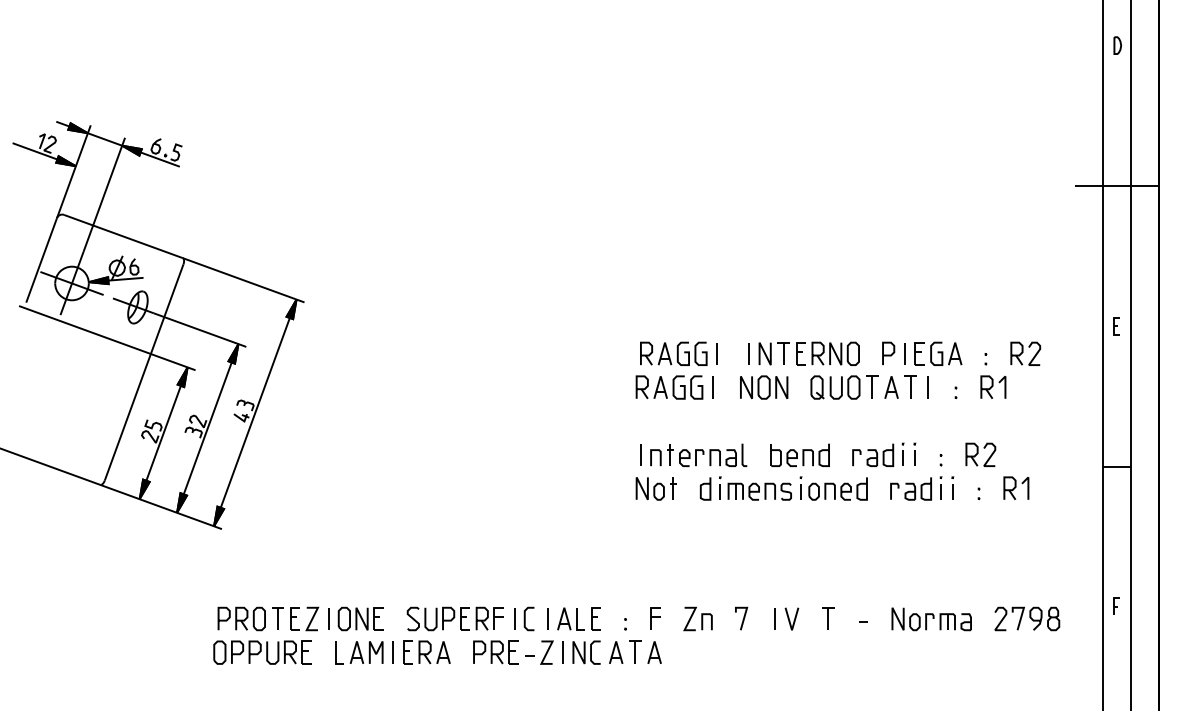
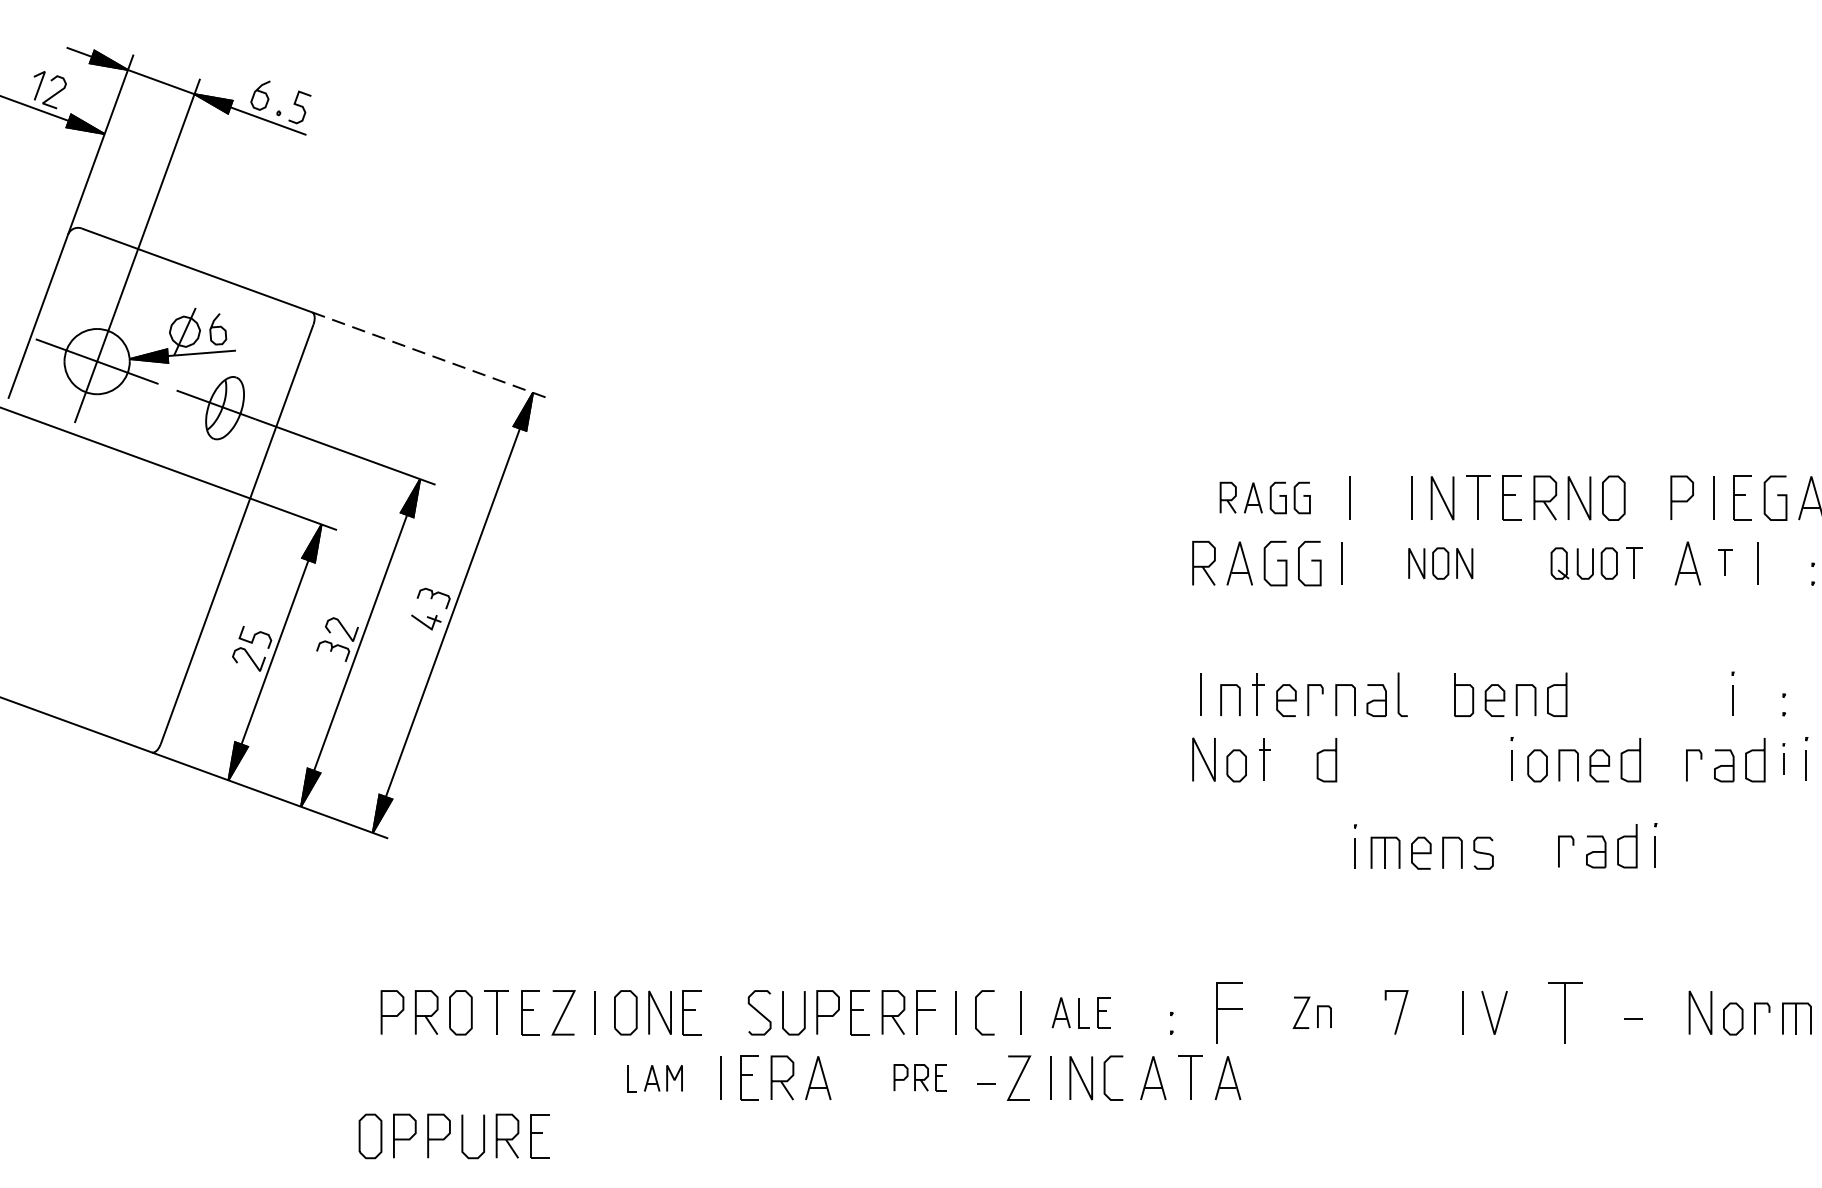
line: (243, 280) -> (429, 355), solid -> dashed
part: (673, 353) -> (1264, 497), size x0.7
part: (910, 386) -> (1724, 561), size x0.6
part: (764, 387) -> (1441, 563), size x0.7
part: (844, 387) -> (1596, 563), size x0.7
part: (878, 454) -> (1608, 844), moved
part: (940, 487) -> (1782, 757), size x0.7
part: (755, 488) -> (1423, 846), moved
part: (578, 618) -> (1080, 1011), size x0.7
part: (655, 618) -> (1229, 1011), size x1.4
part: (697, 618) -> (1311, 1011), size x0.7
part: (828, 618) -> (1565, 1011), size x1.4
part: (262, 652) -> (453, 1136), moved
part: (359, 652) -> (655, 1077), size x0.6
part: (495, 652) -> (919, 1077), size x0.6

